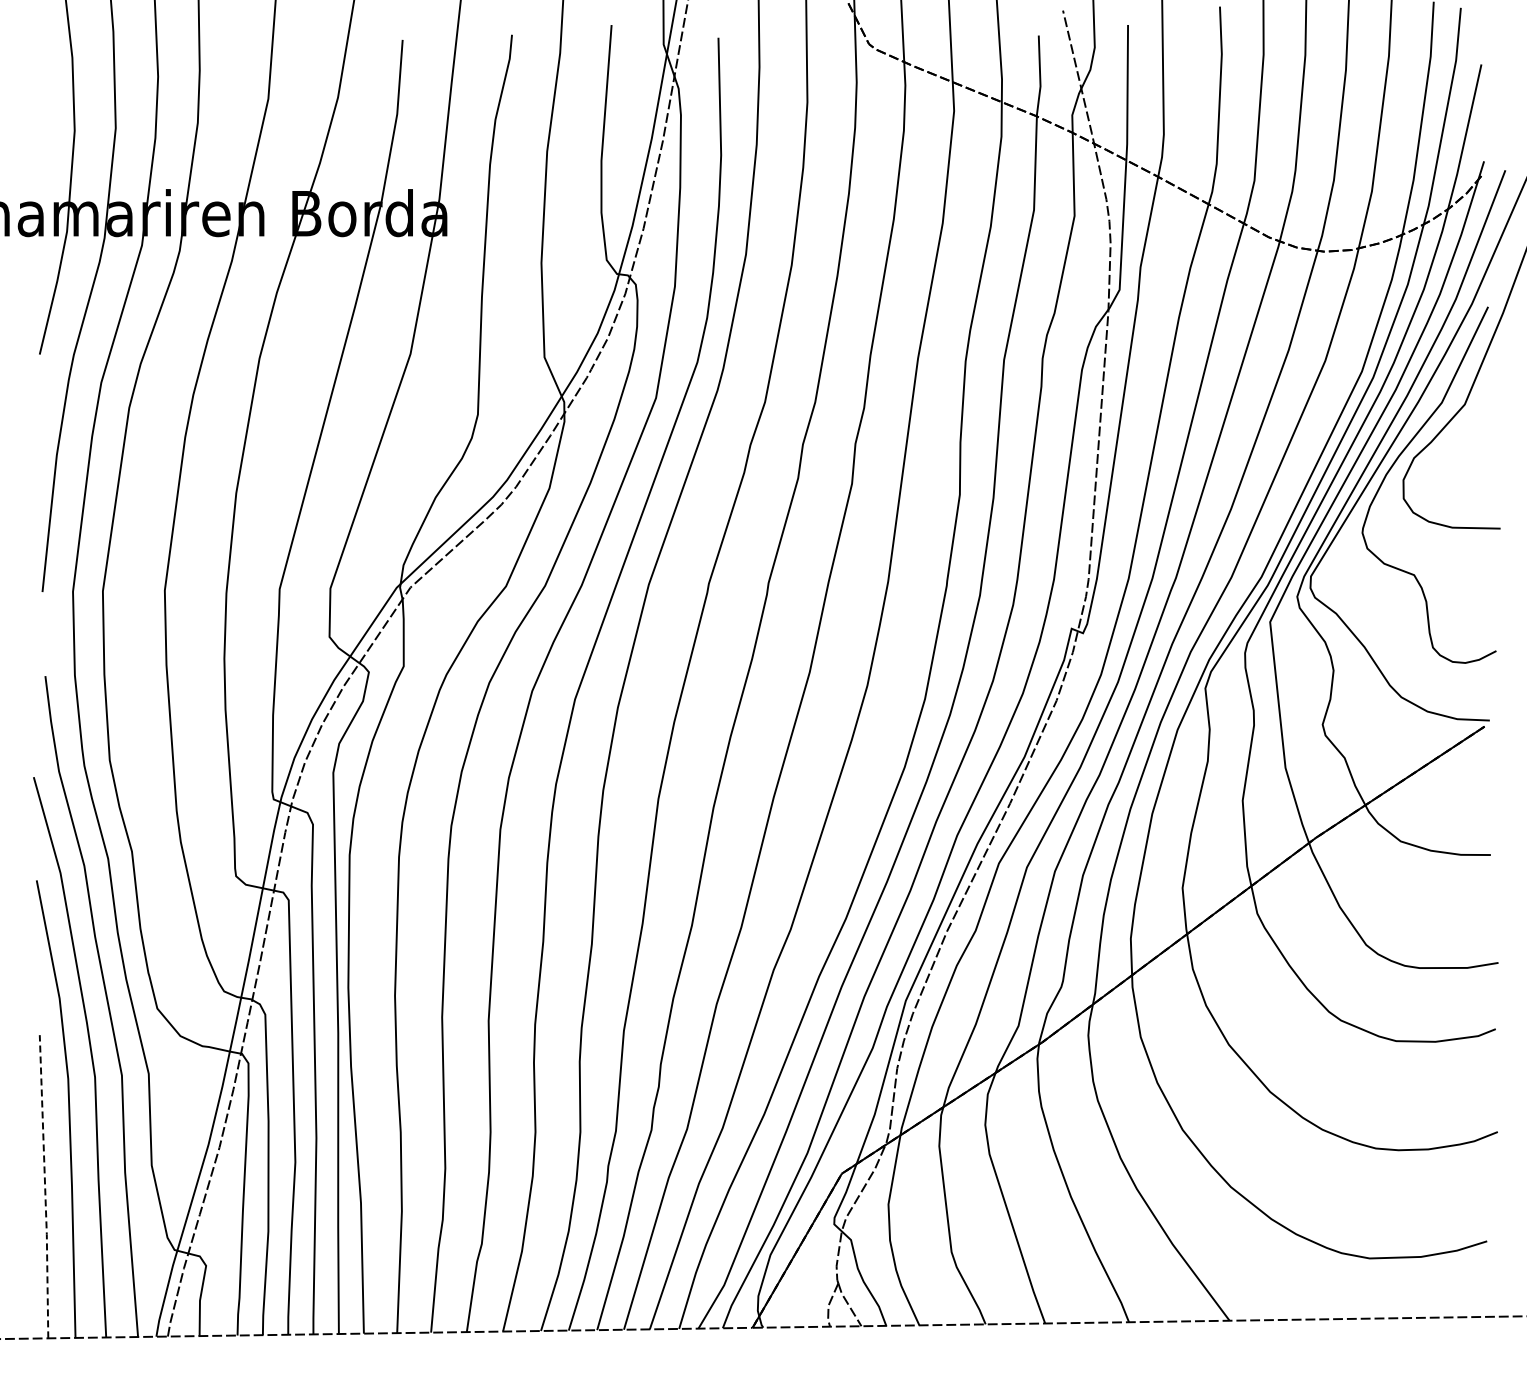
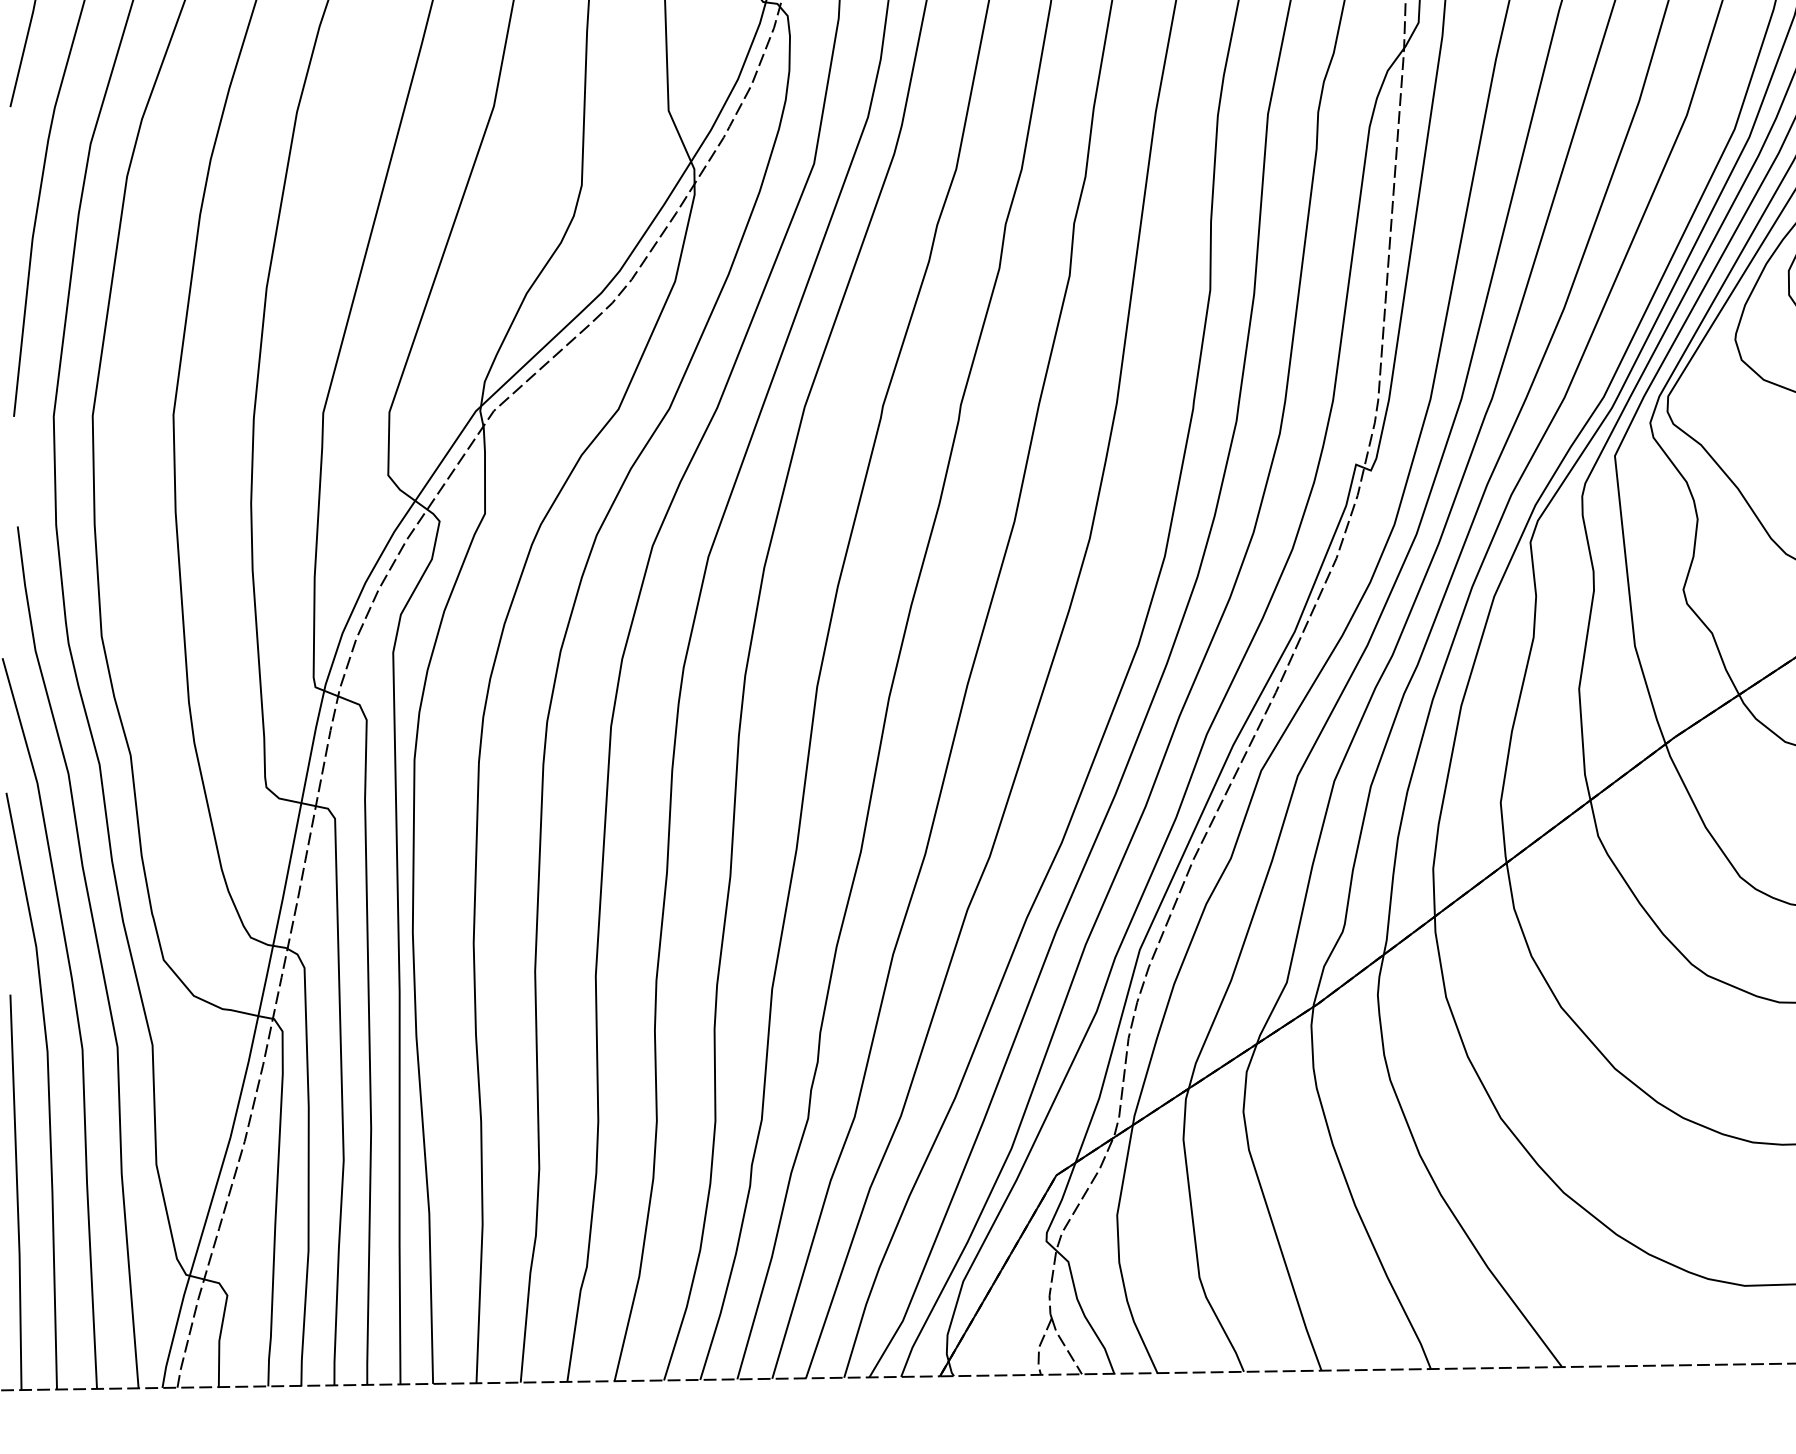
line: (45, 1186) -> (17, 1192), dashed -> solid

